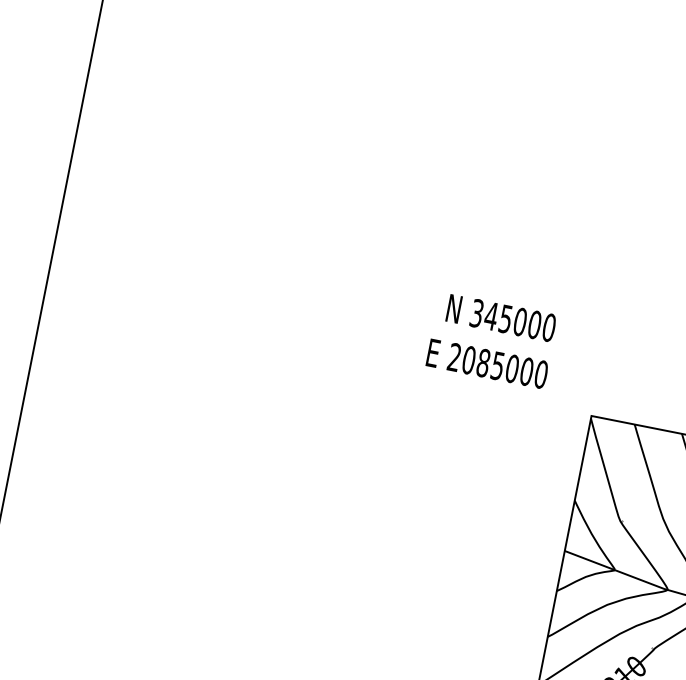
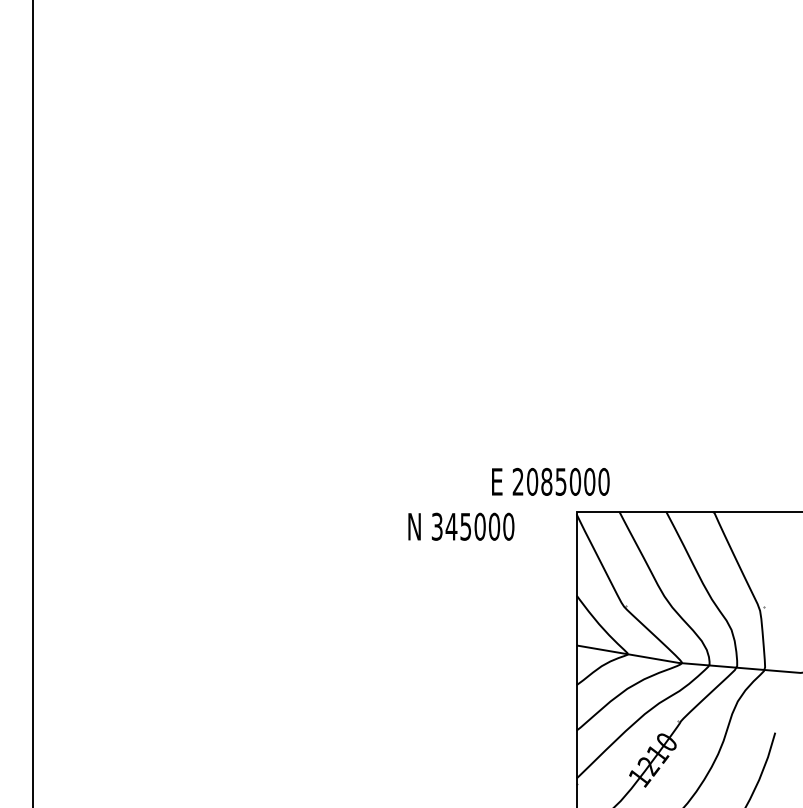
text: (501, 318) -> (461, 526), moved
text: (487, 363) -> (550, 481), moved

